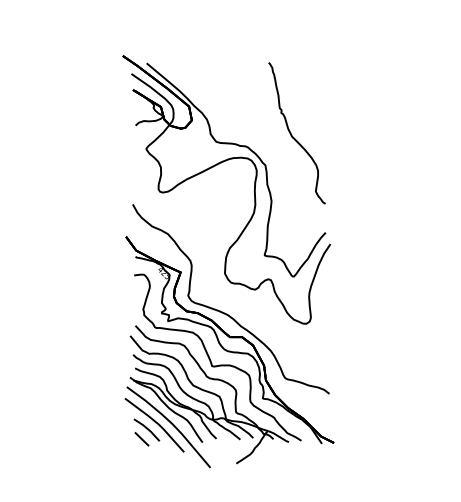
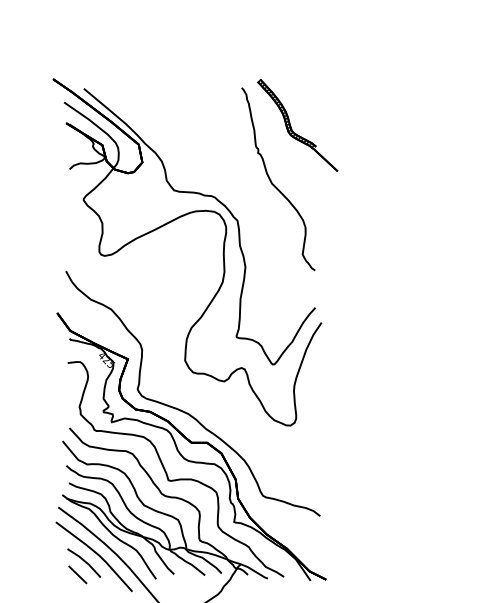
part: (311, 91) -> (297, 125), added

